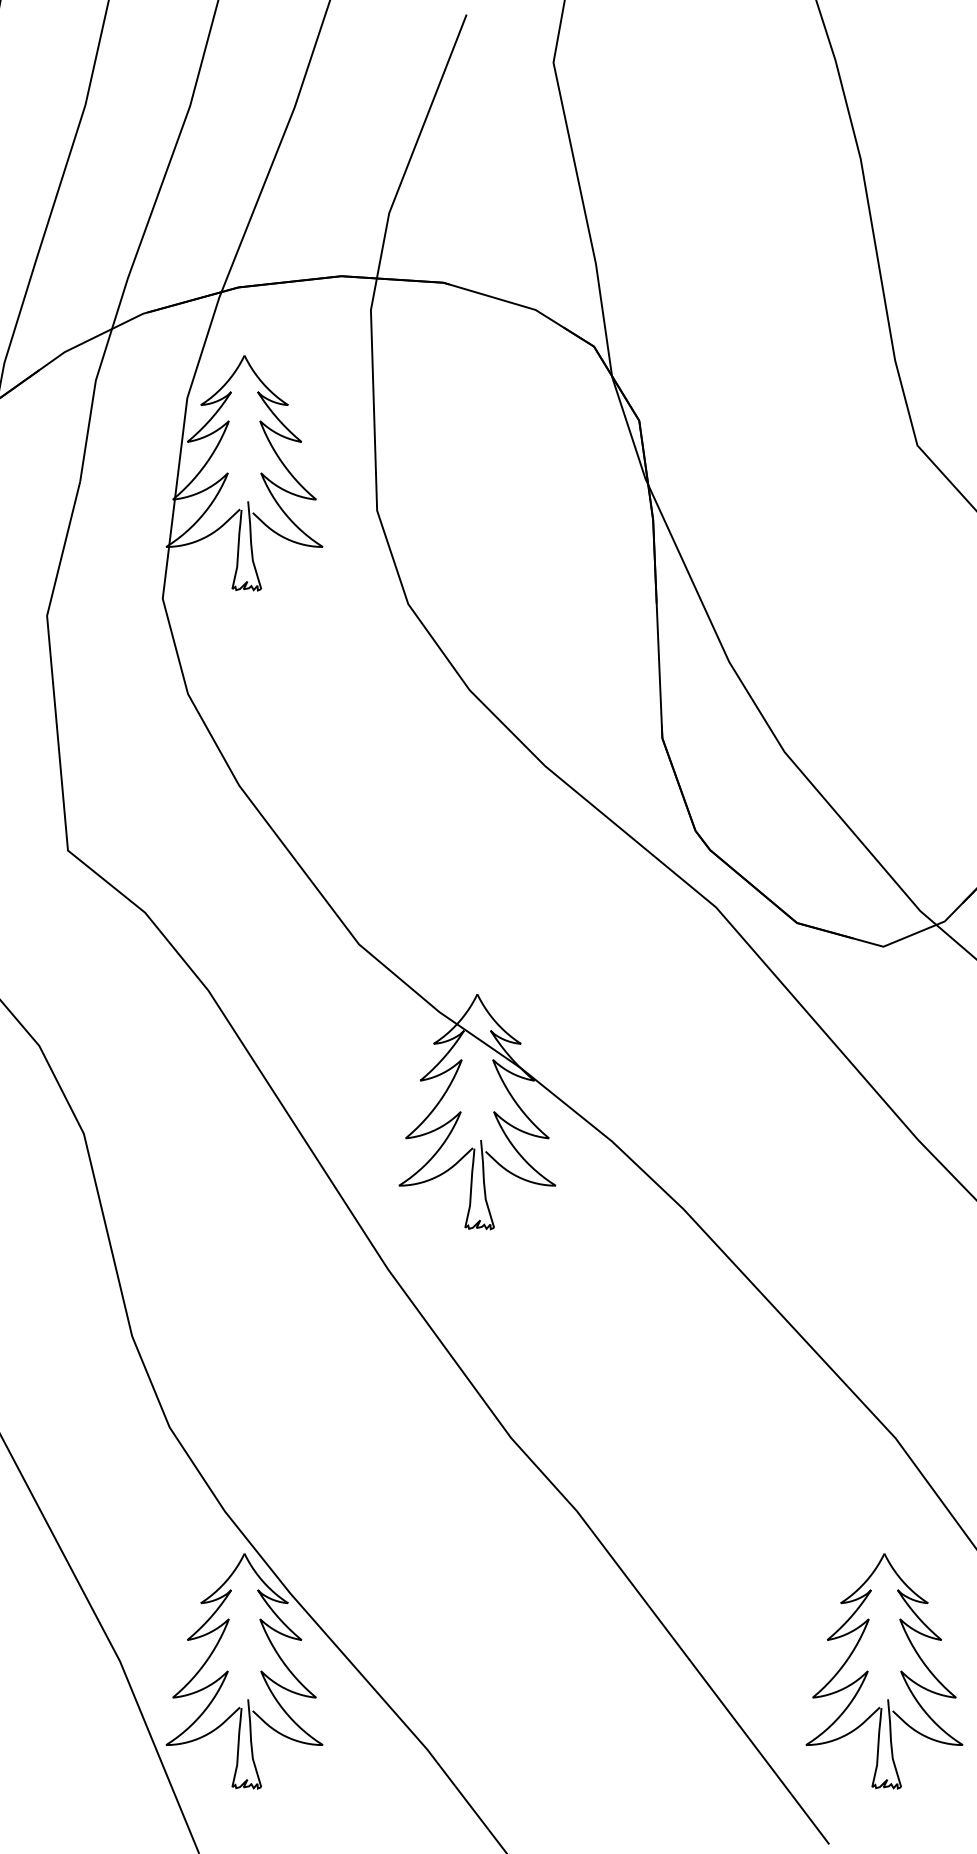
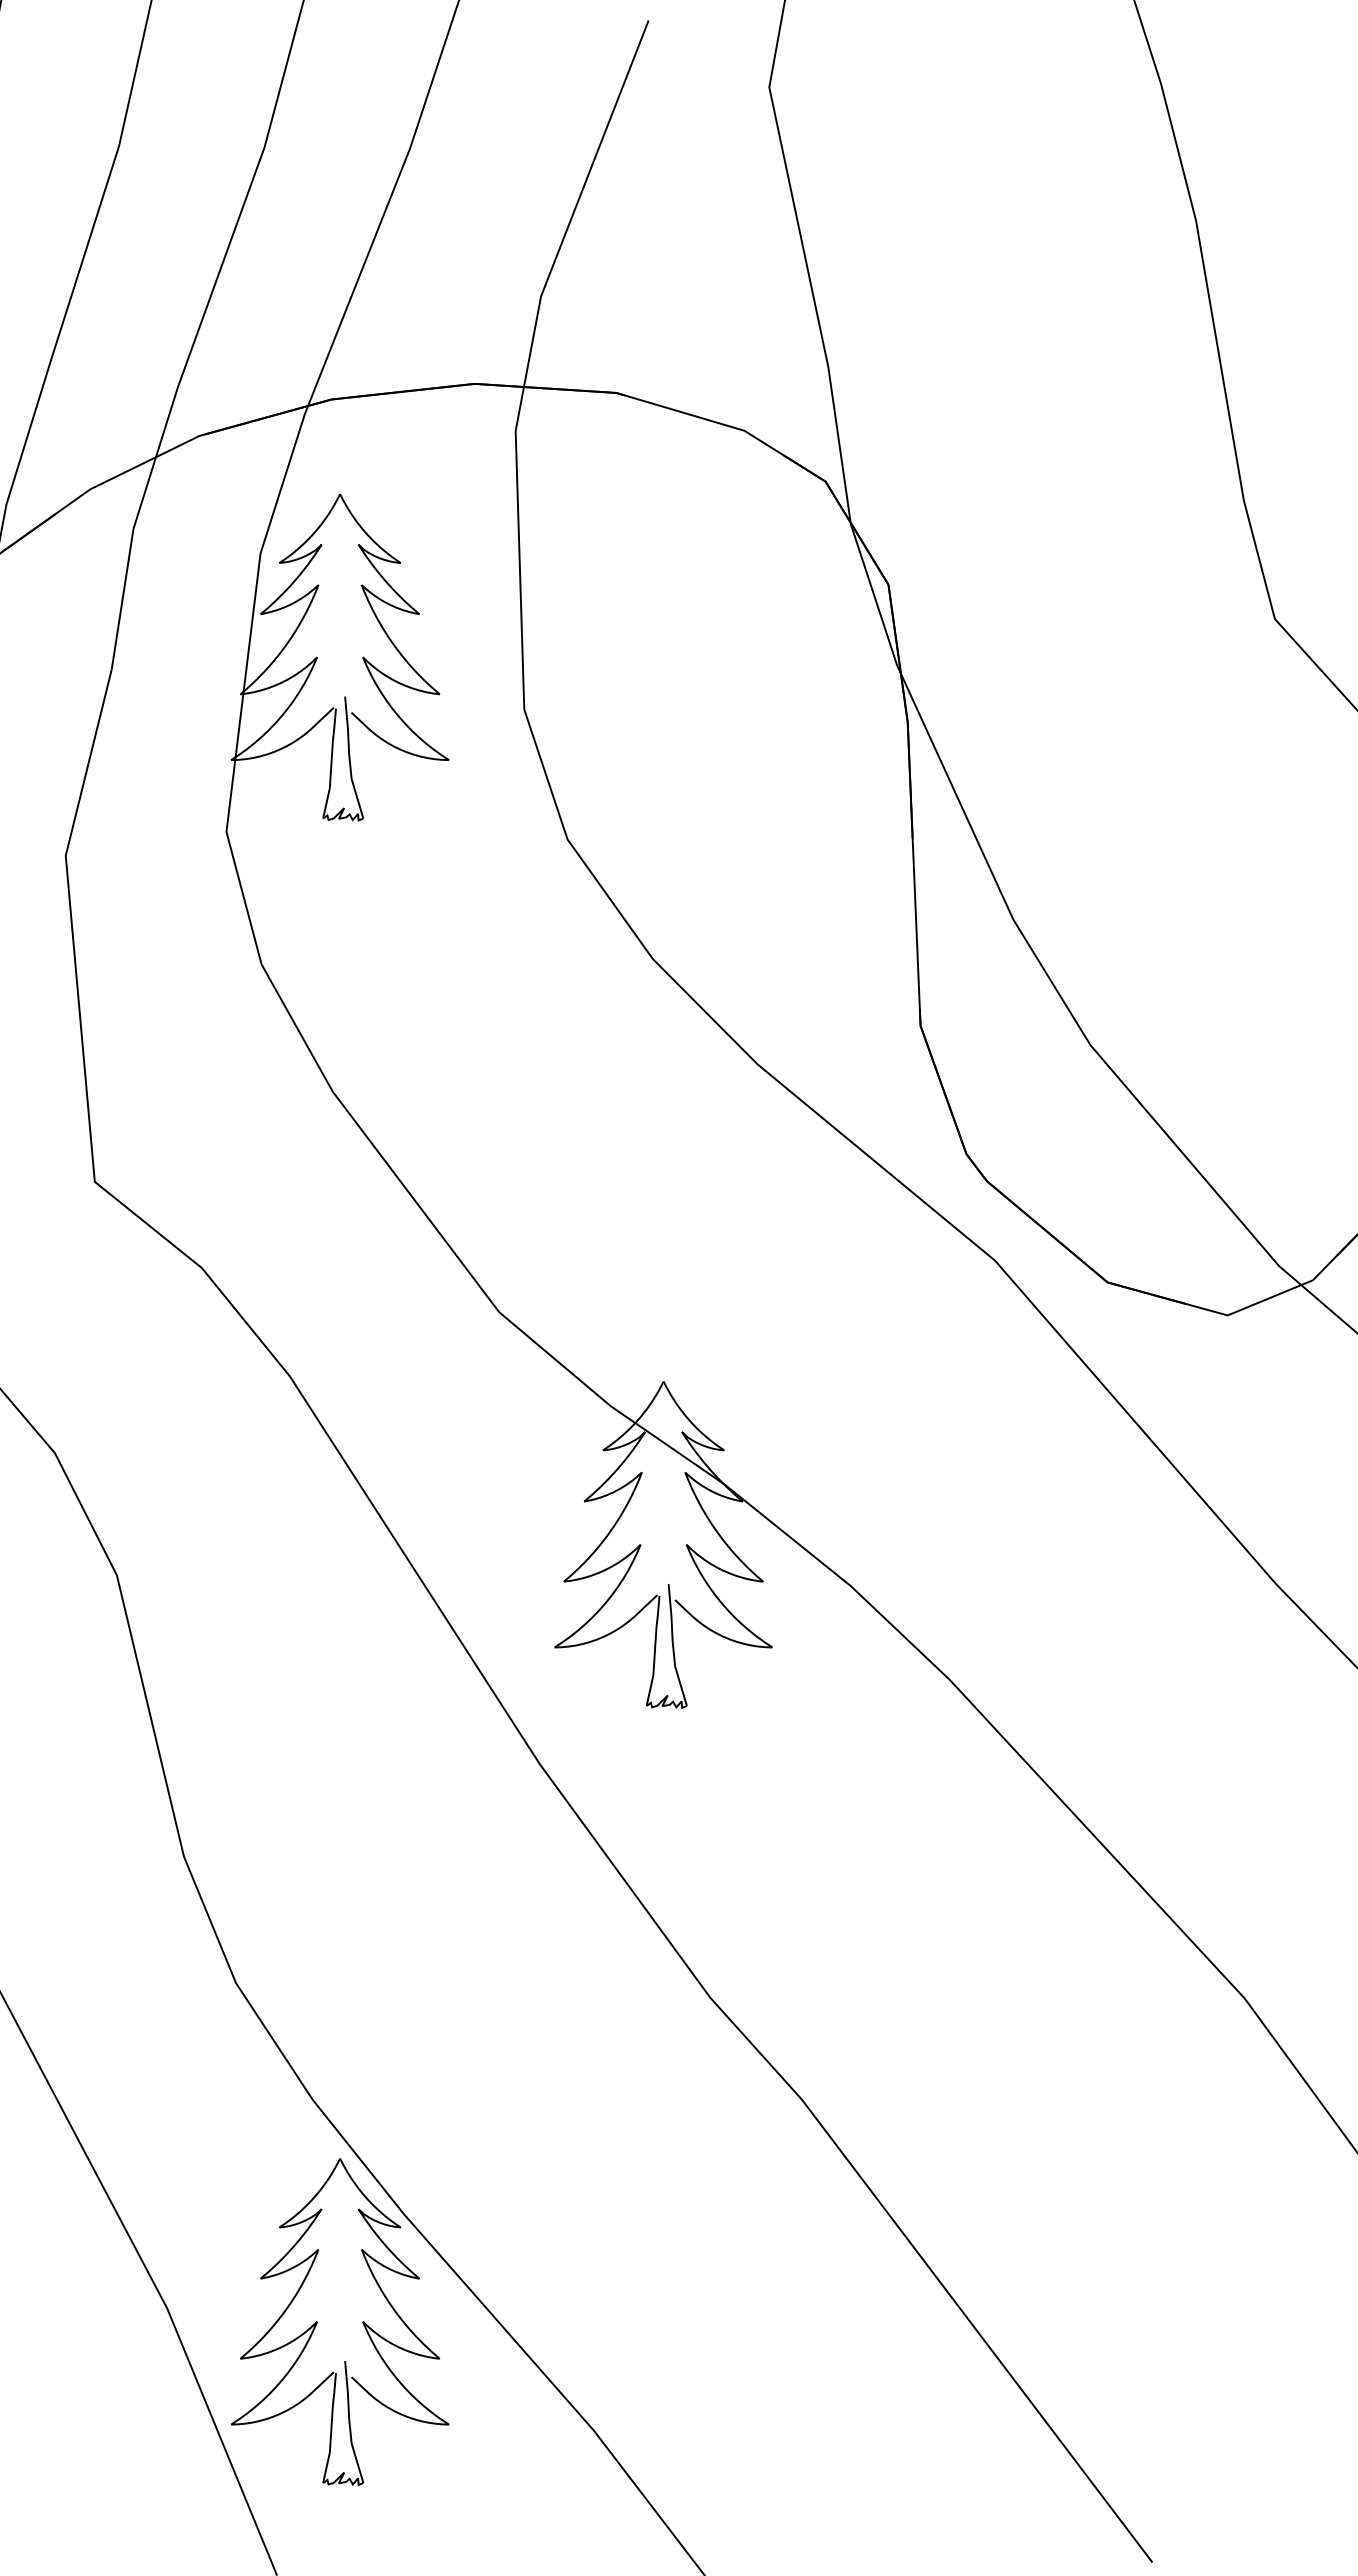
part: (868, 1670) -> (1206, 2321), removed

